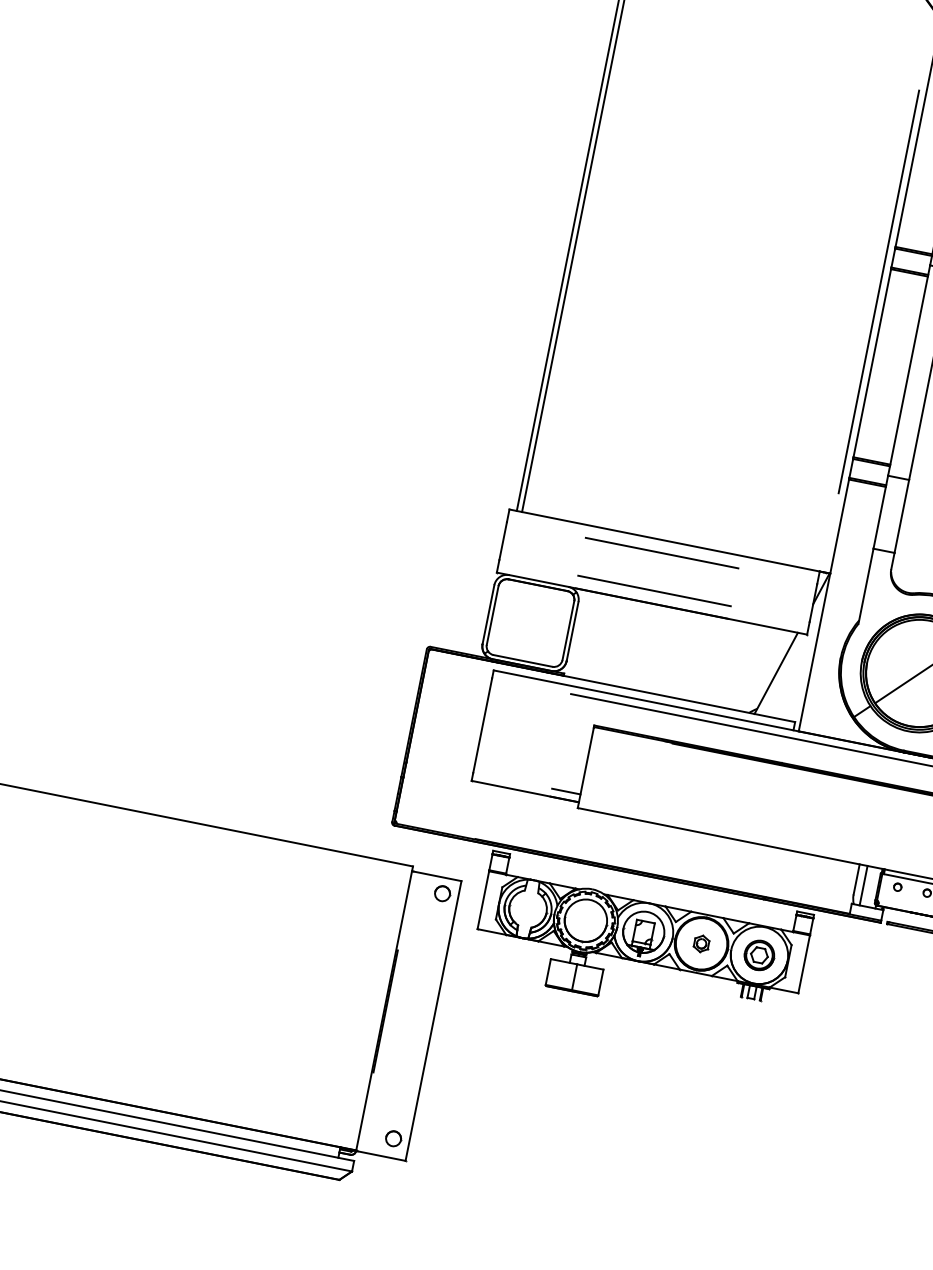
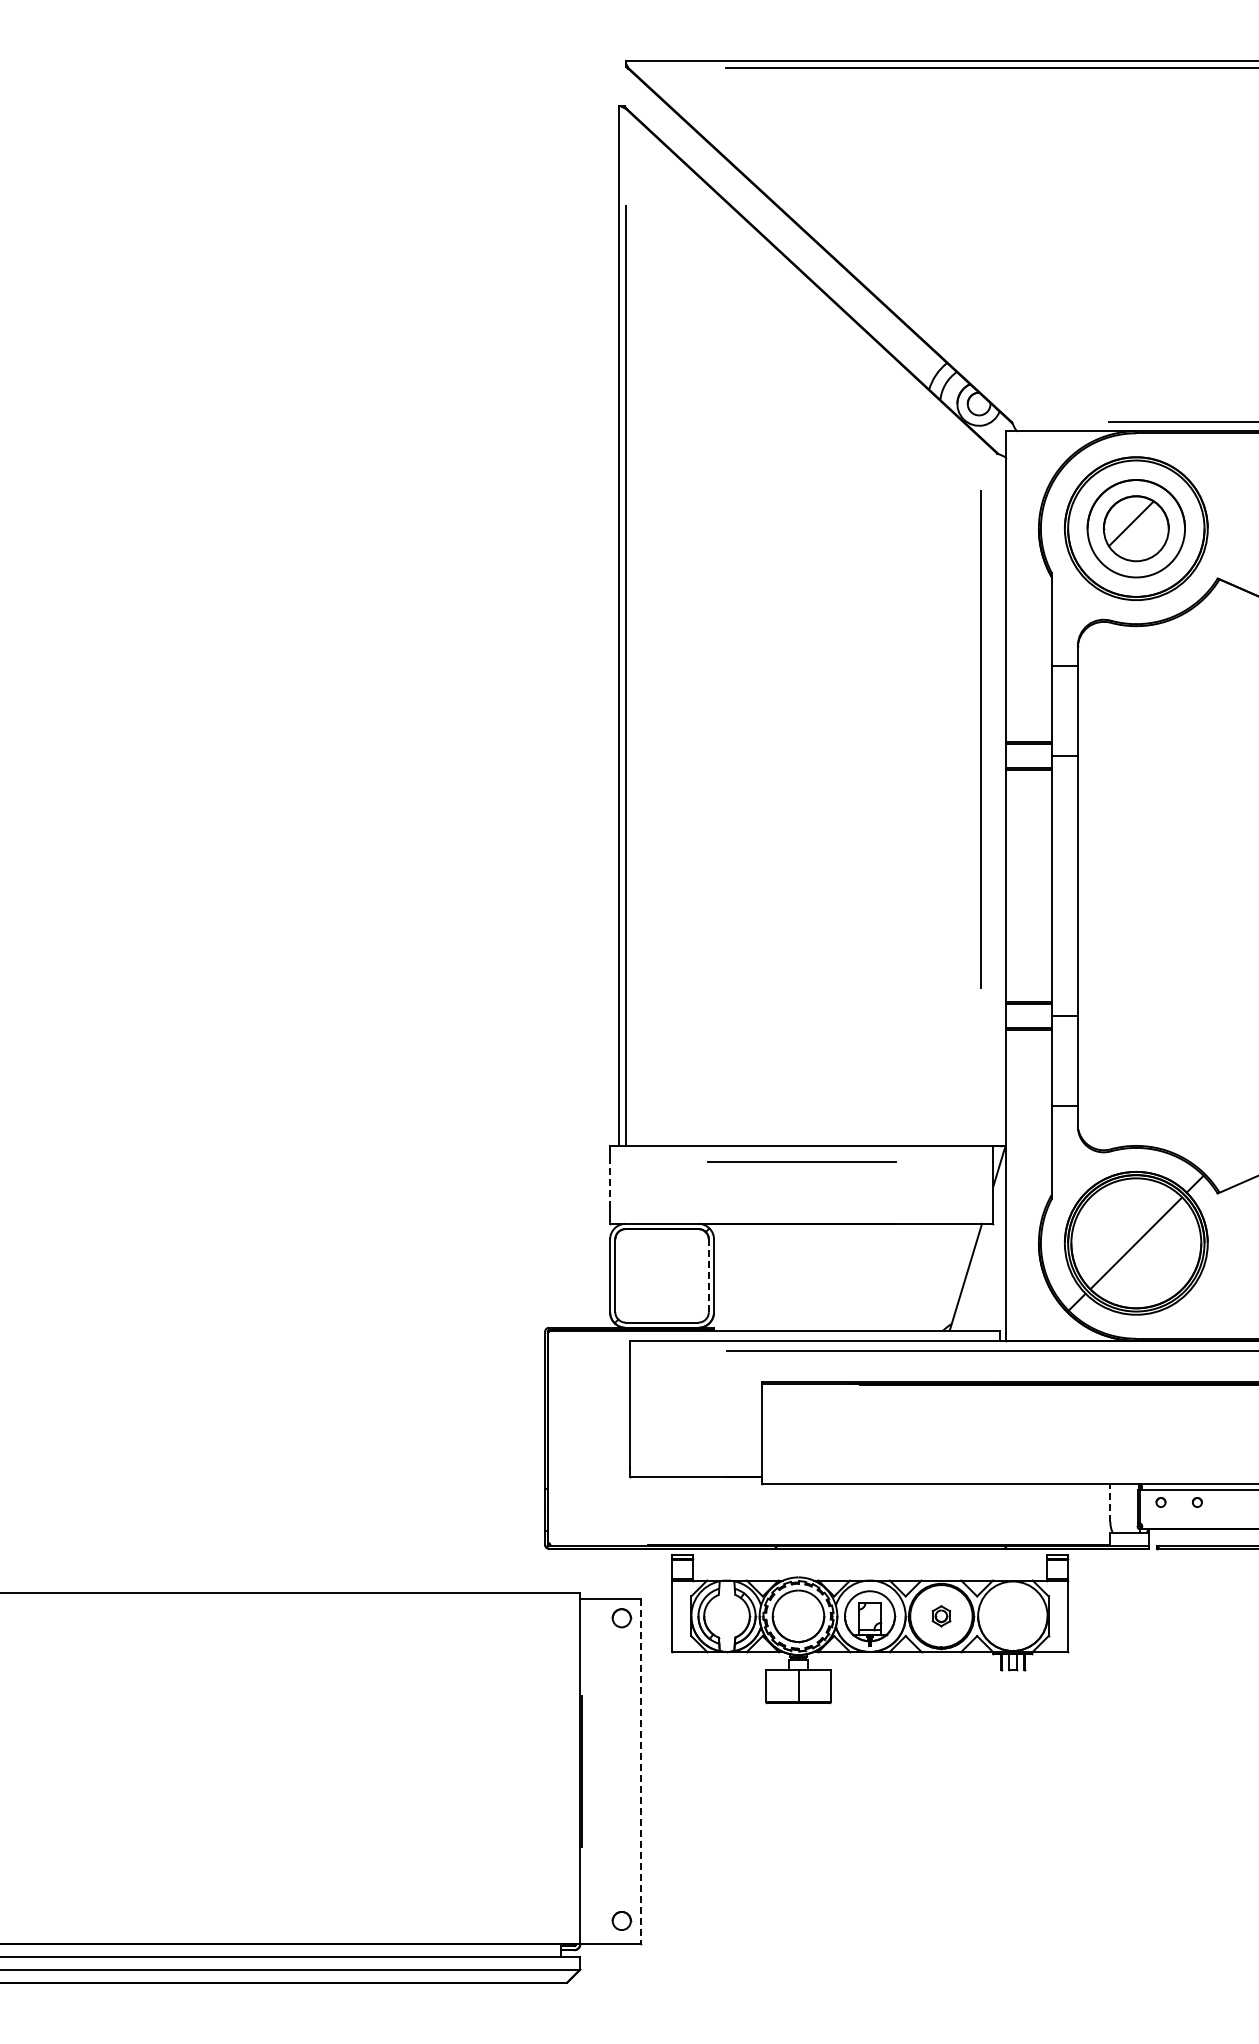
line: (878, 291) -> (980, 739), moved
line: (503, 540) -> (610, 1184), solid -> dashed
line: (654, 591) -> (801, 1208), removed
line: (568, 630) -> (708, 1275), solid -> dashed
line: (566, 791) -> (744, 1467), removed
line: (856, 879) -> (1110, 1502), solid -> dashed
line: (863, 885) -> (1120, 1508), removed
part: (759, 955) -> (1013, 1616), removed
line: (433, 1020) -> (641, 1771), solid -> dashed

